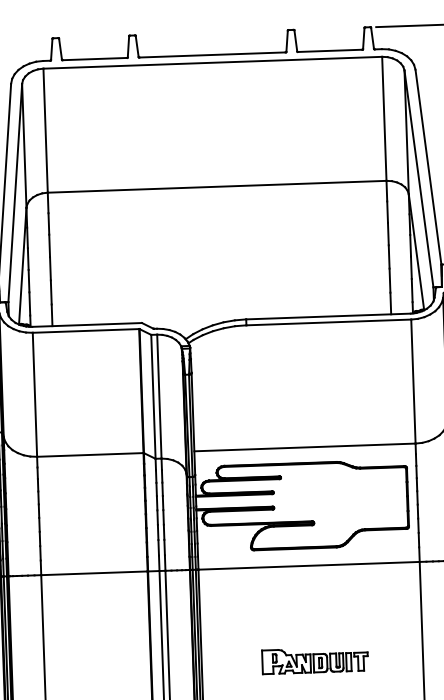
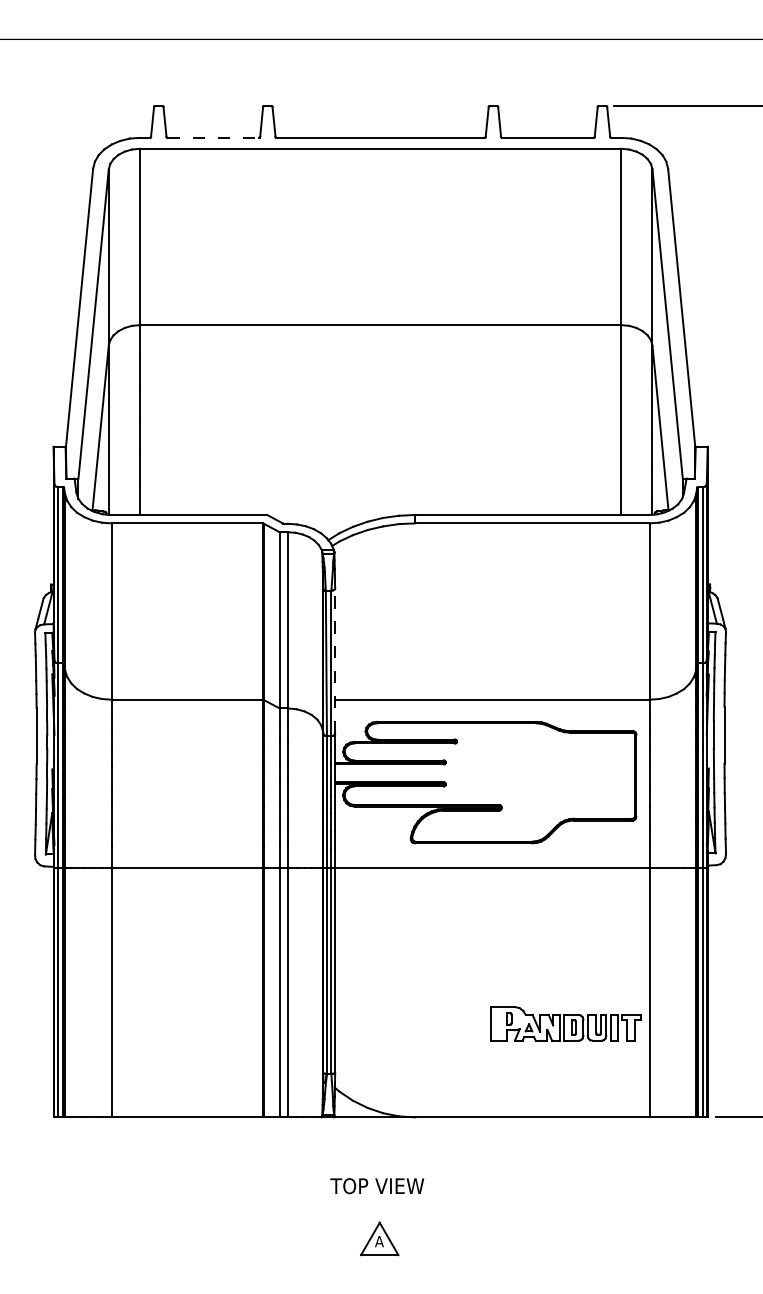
line: (95, 58) -> (213, 137), solid -> dashed
line: (193, 423) -> (335, 660), solid -> dashed
part: (314, 660) -> (565, 1023), moved

